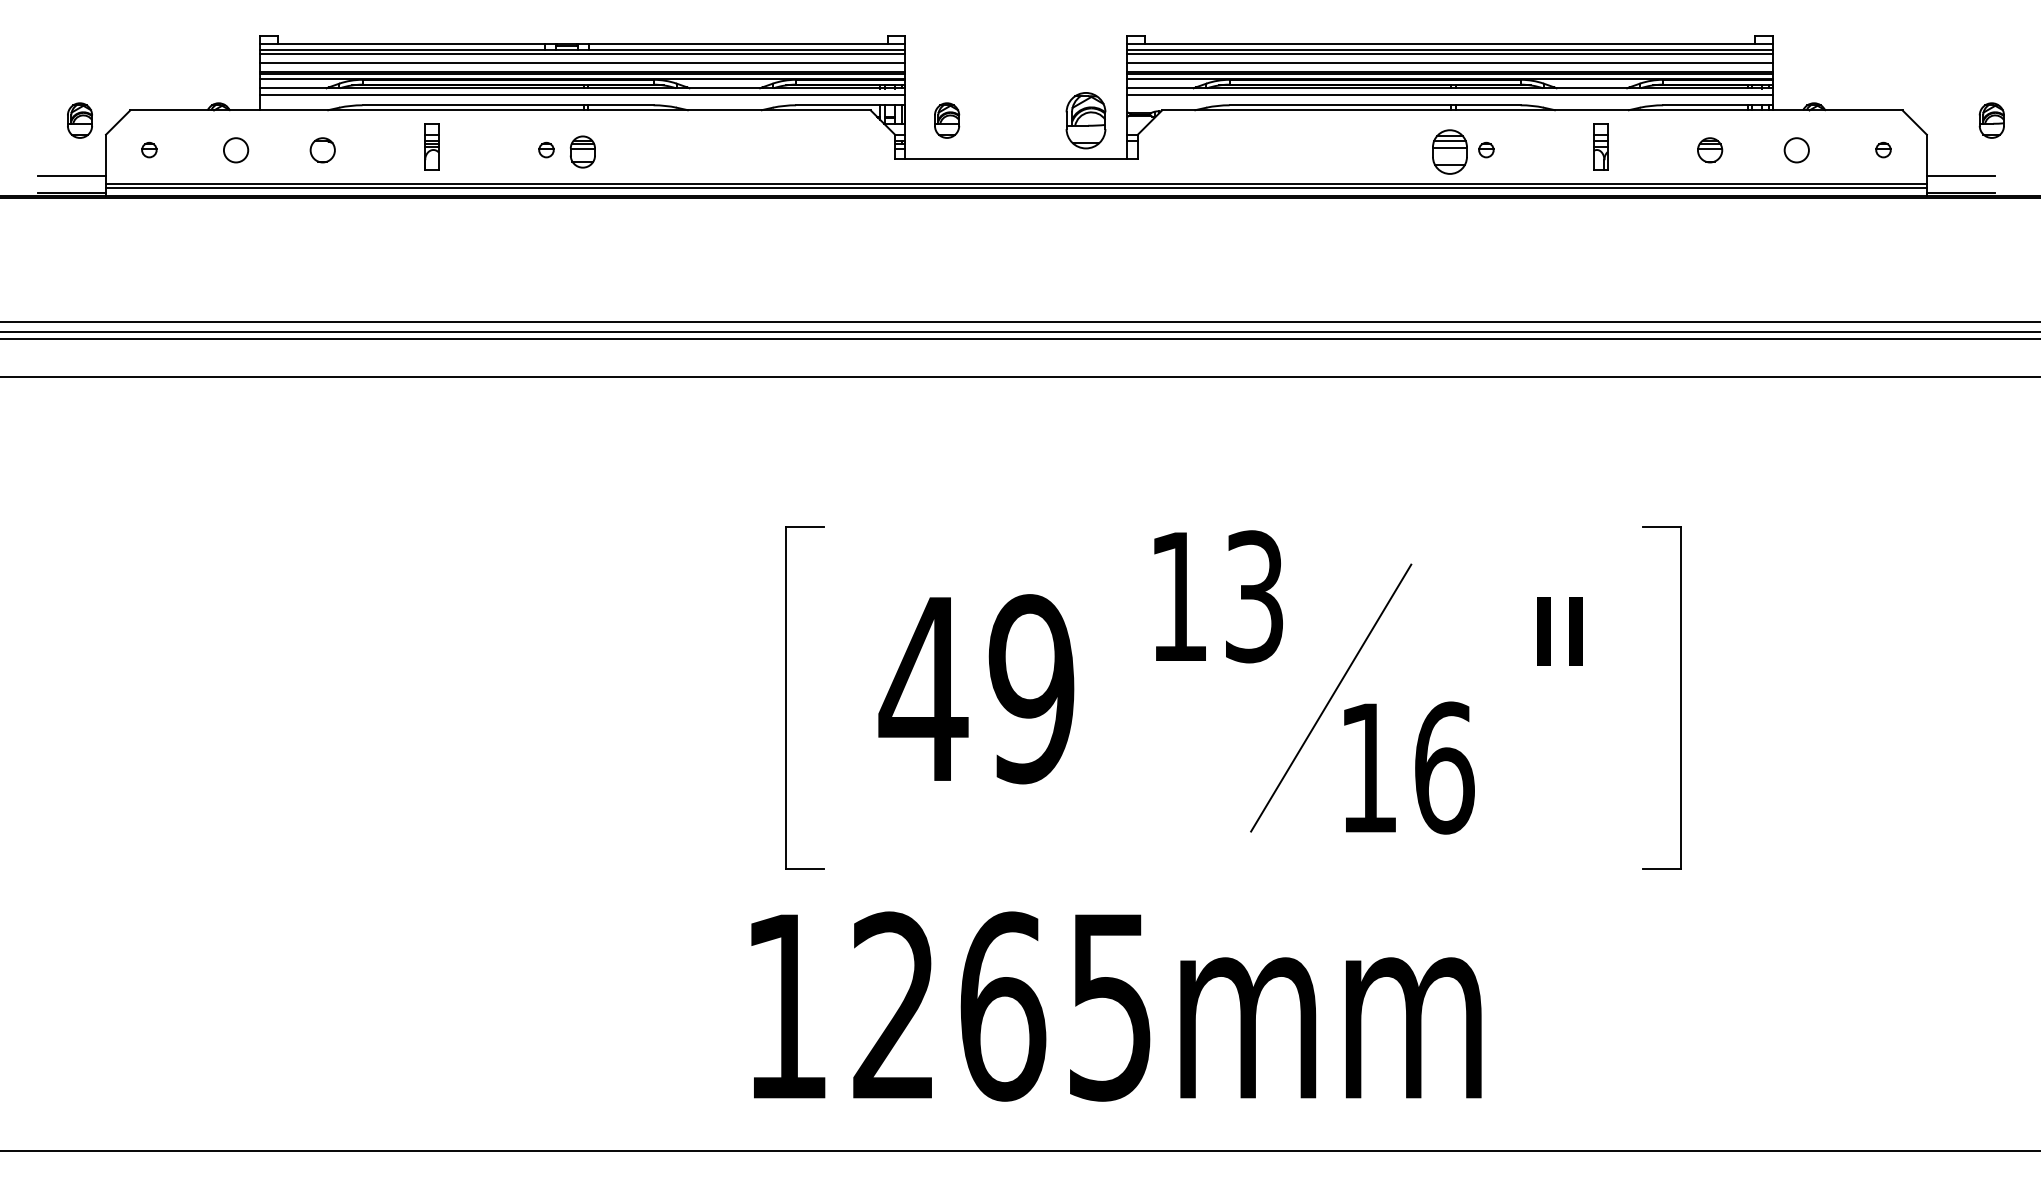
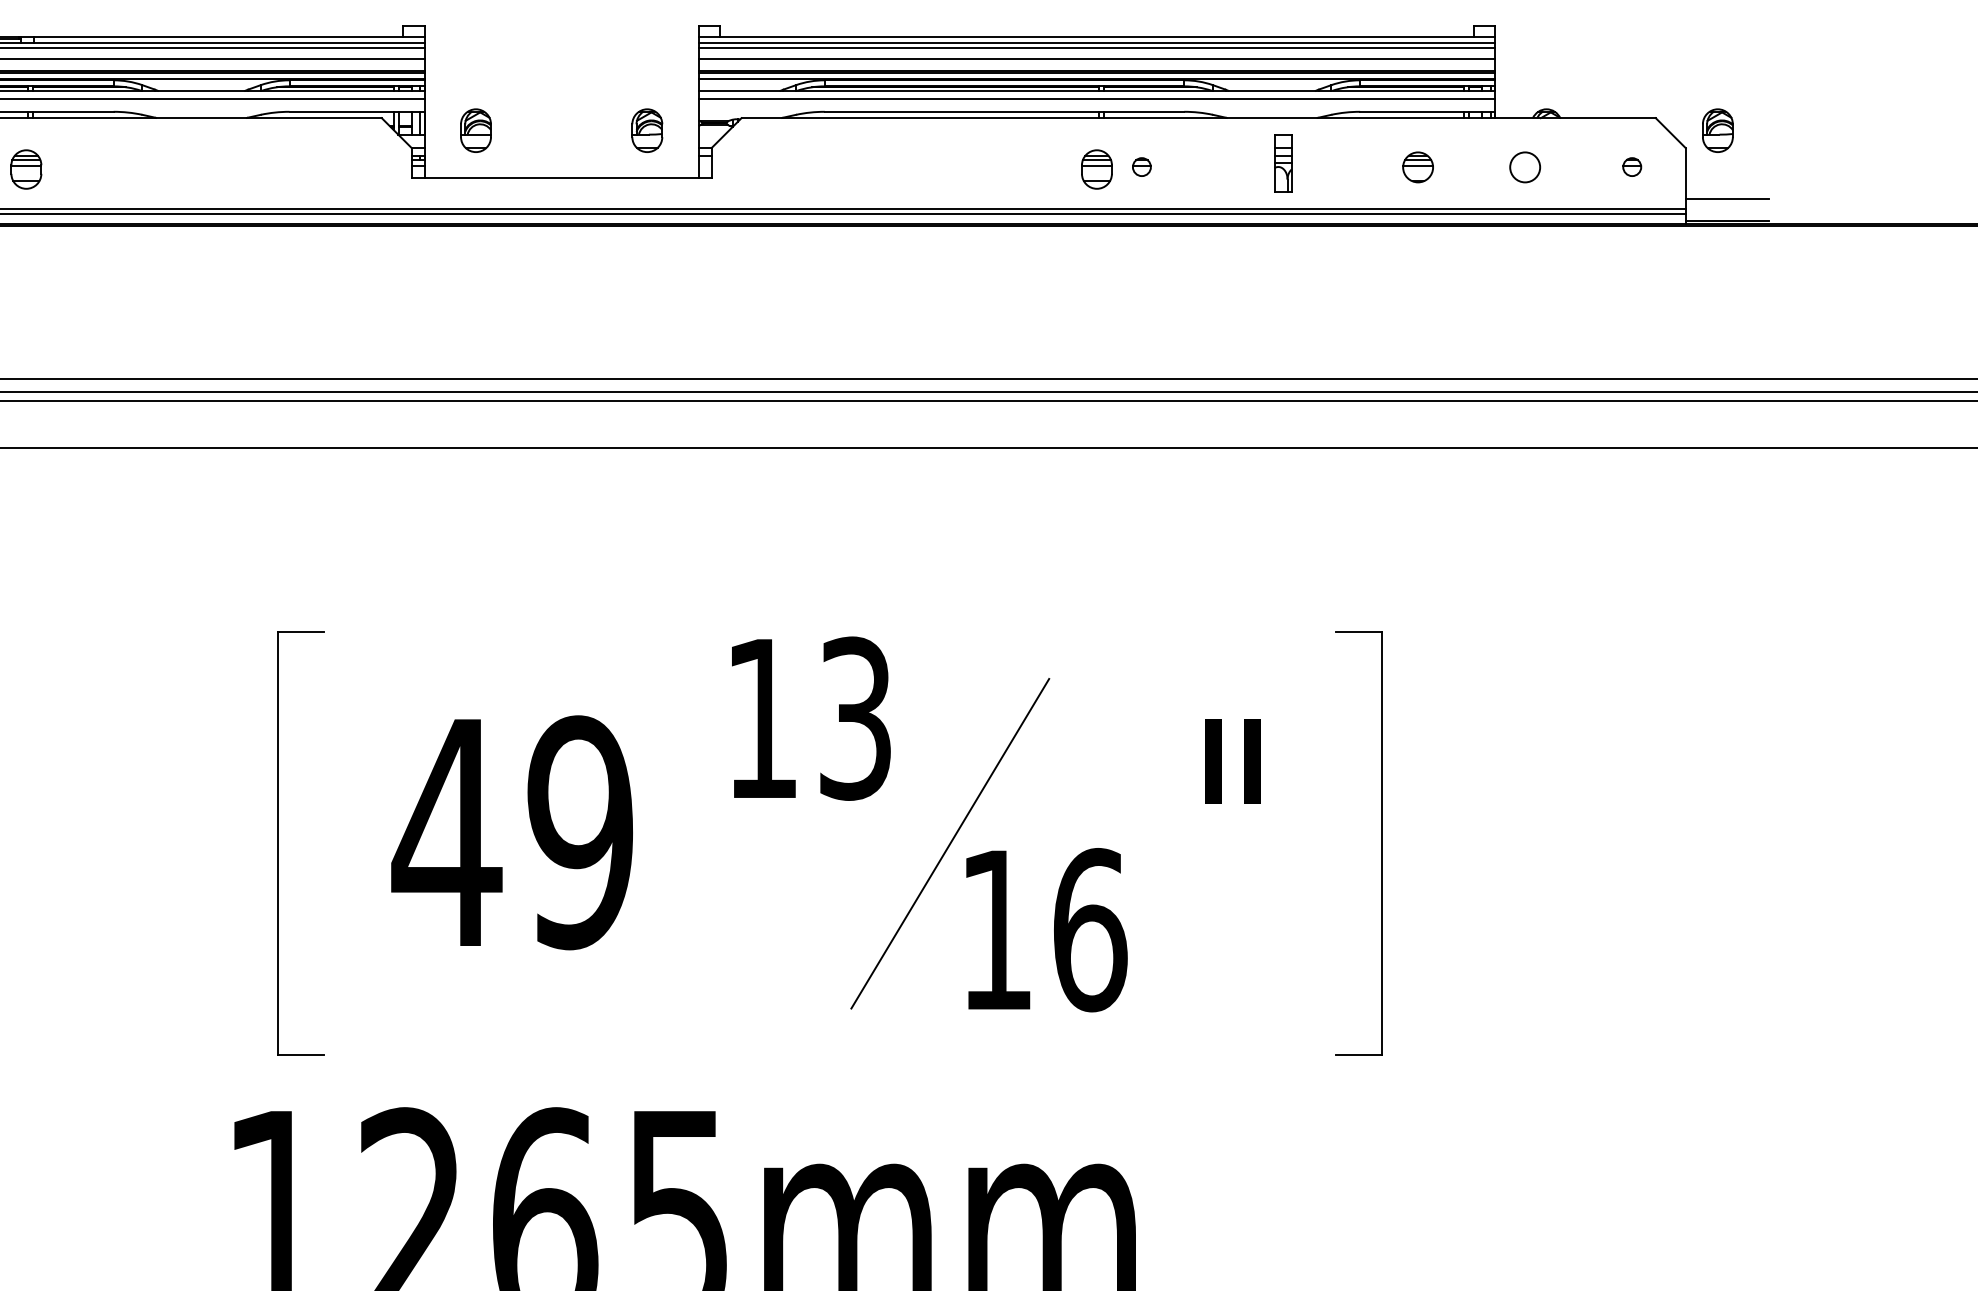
part: (1085, 120) -> (646, 130), size x0.62
part: (1991, 120) -> (1717, 130), moved
part: (1449, 151) -> (1096, 168), size x0.71

